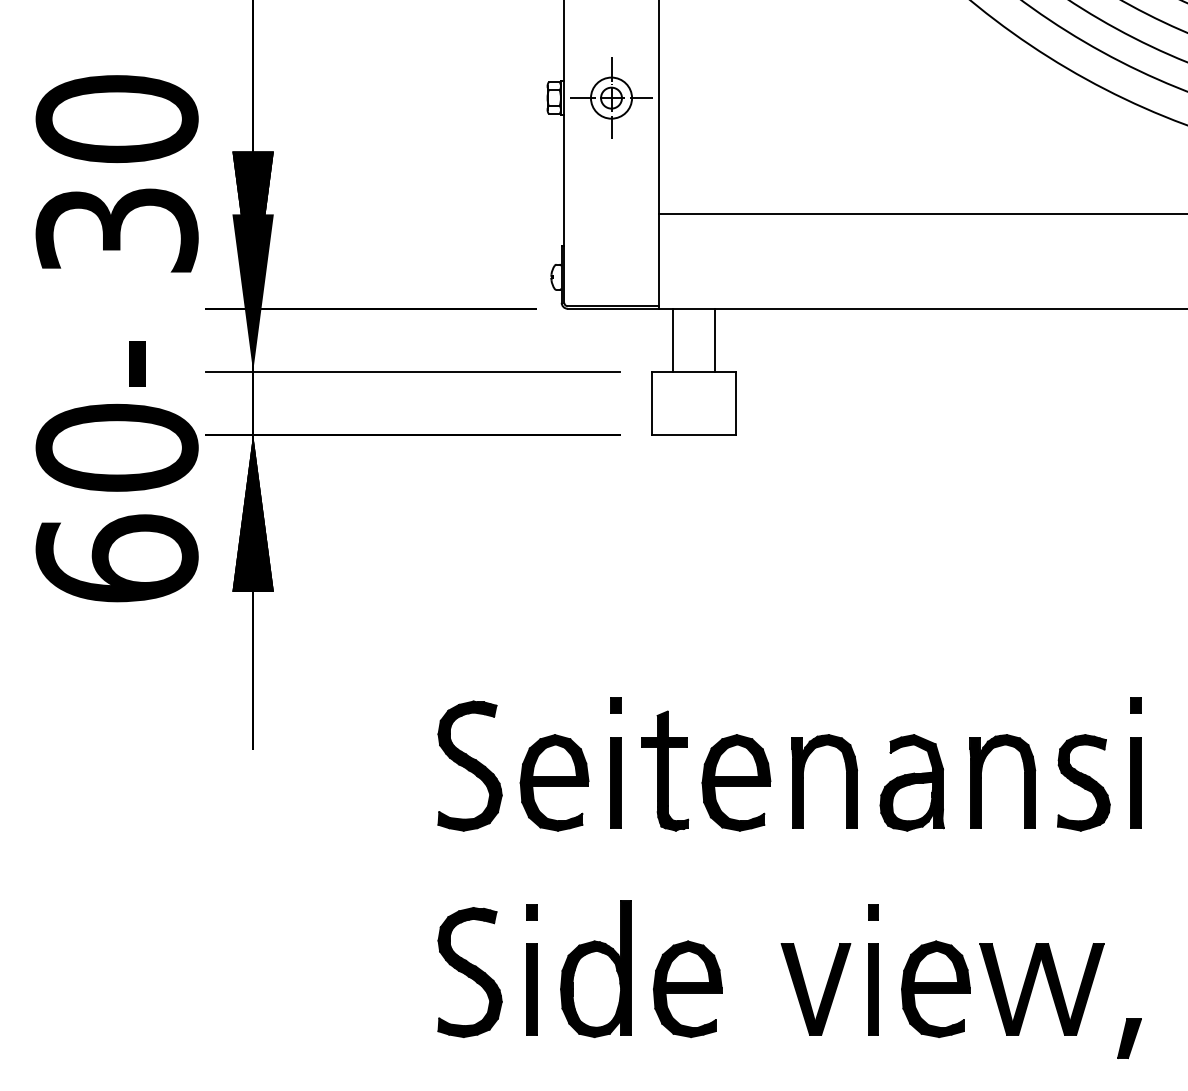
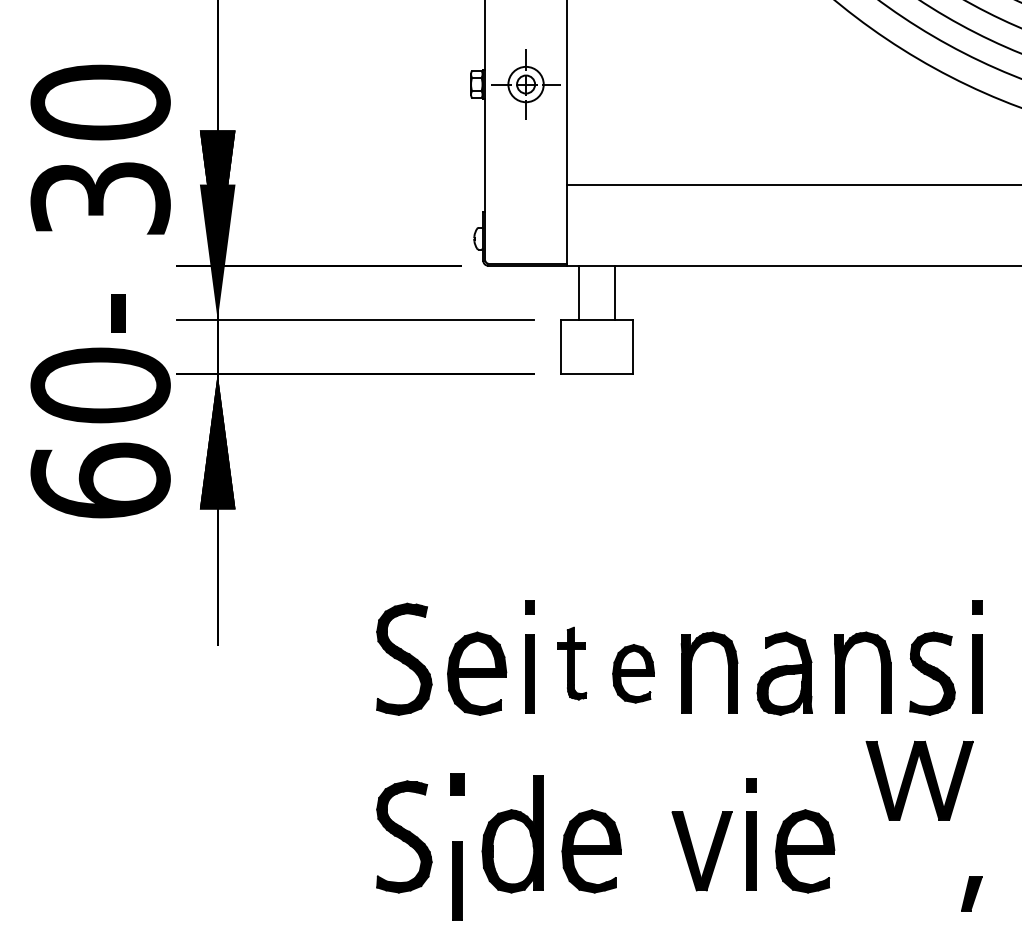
part: (665, 770) -> (572, 663), size x0.7
part: (736, 782) -> (633, 673), size x0.7
part: (531, 912) -> (457, 785), size x1.6
part: (1033, 987) -> (912, 779), moved
part: (531, 989) -> (457, 880), moved

